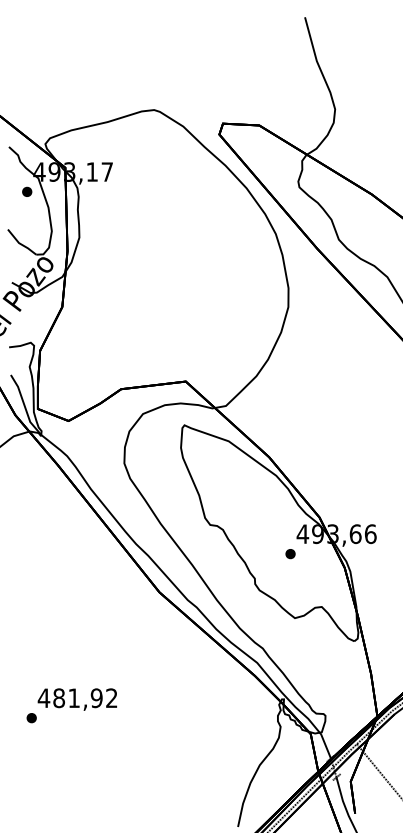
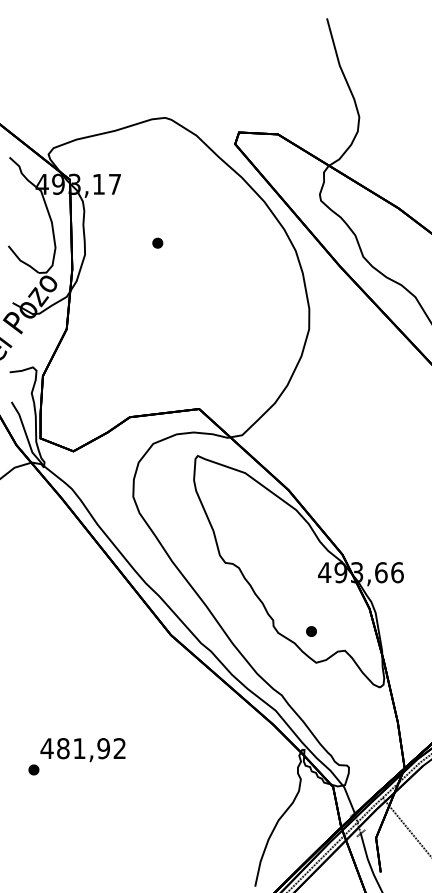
part: (27, 191) -> (158, 242), moved
part: (290, 554) -> (311, 632), moved

